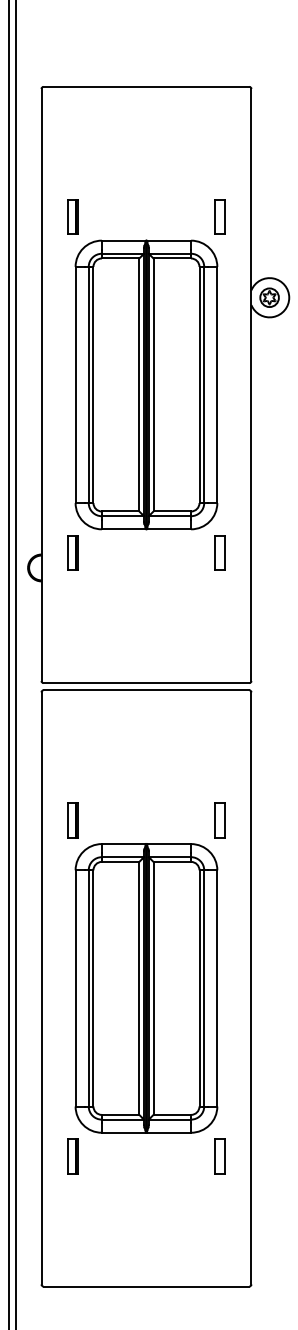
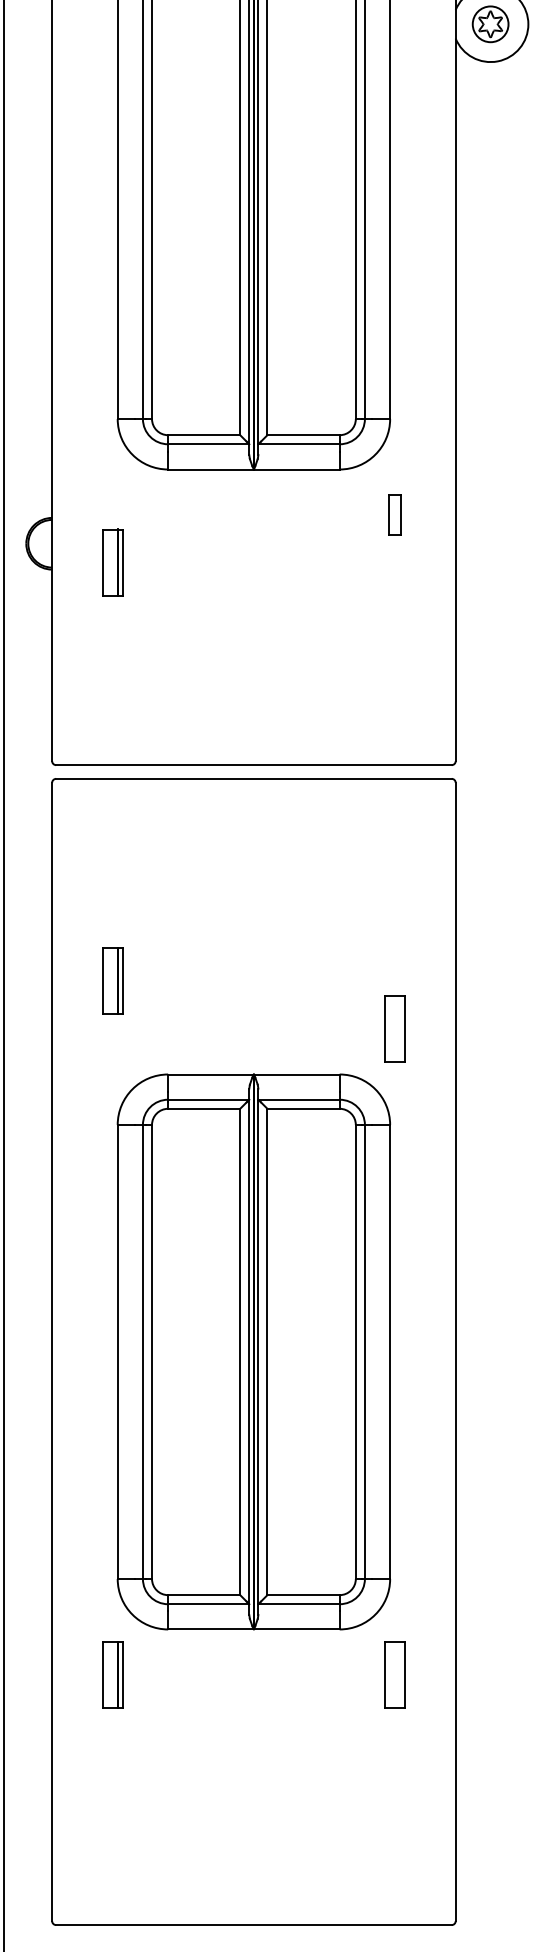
part: (72, 552) -> (111, 562), moved
part: (219, 552) -> (394, 514), size x0.6
part: (72, 820) -> (111, 981), moved

